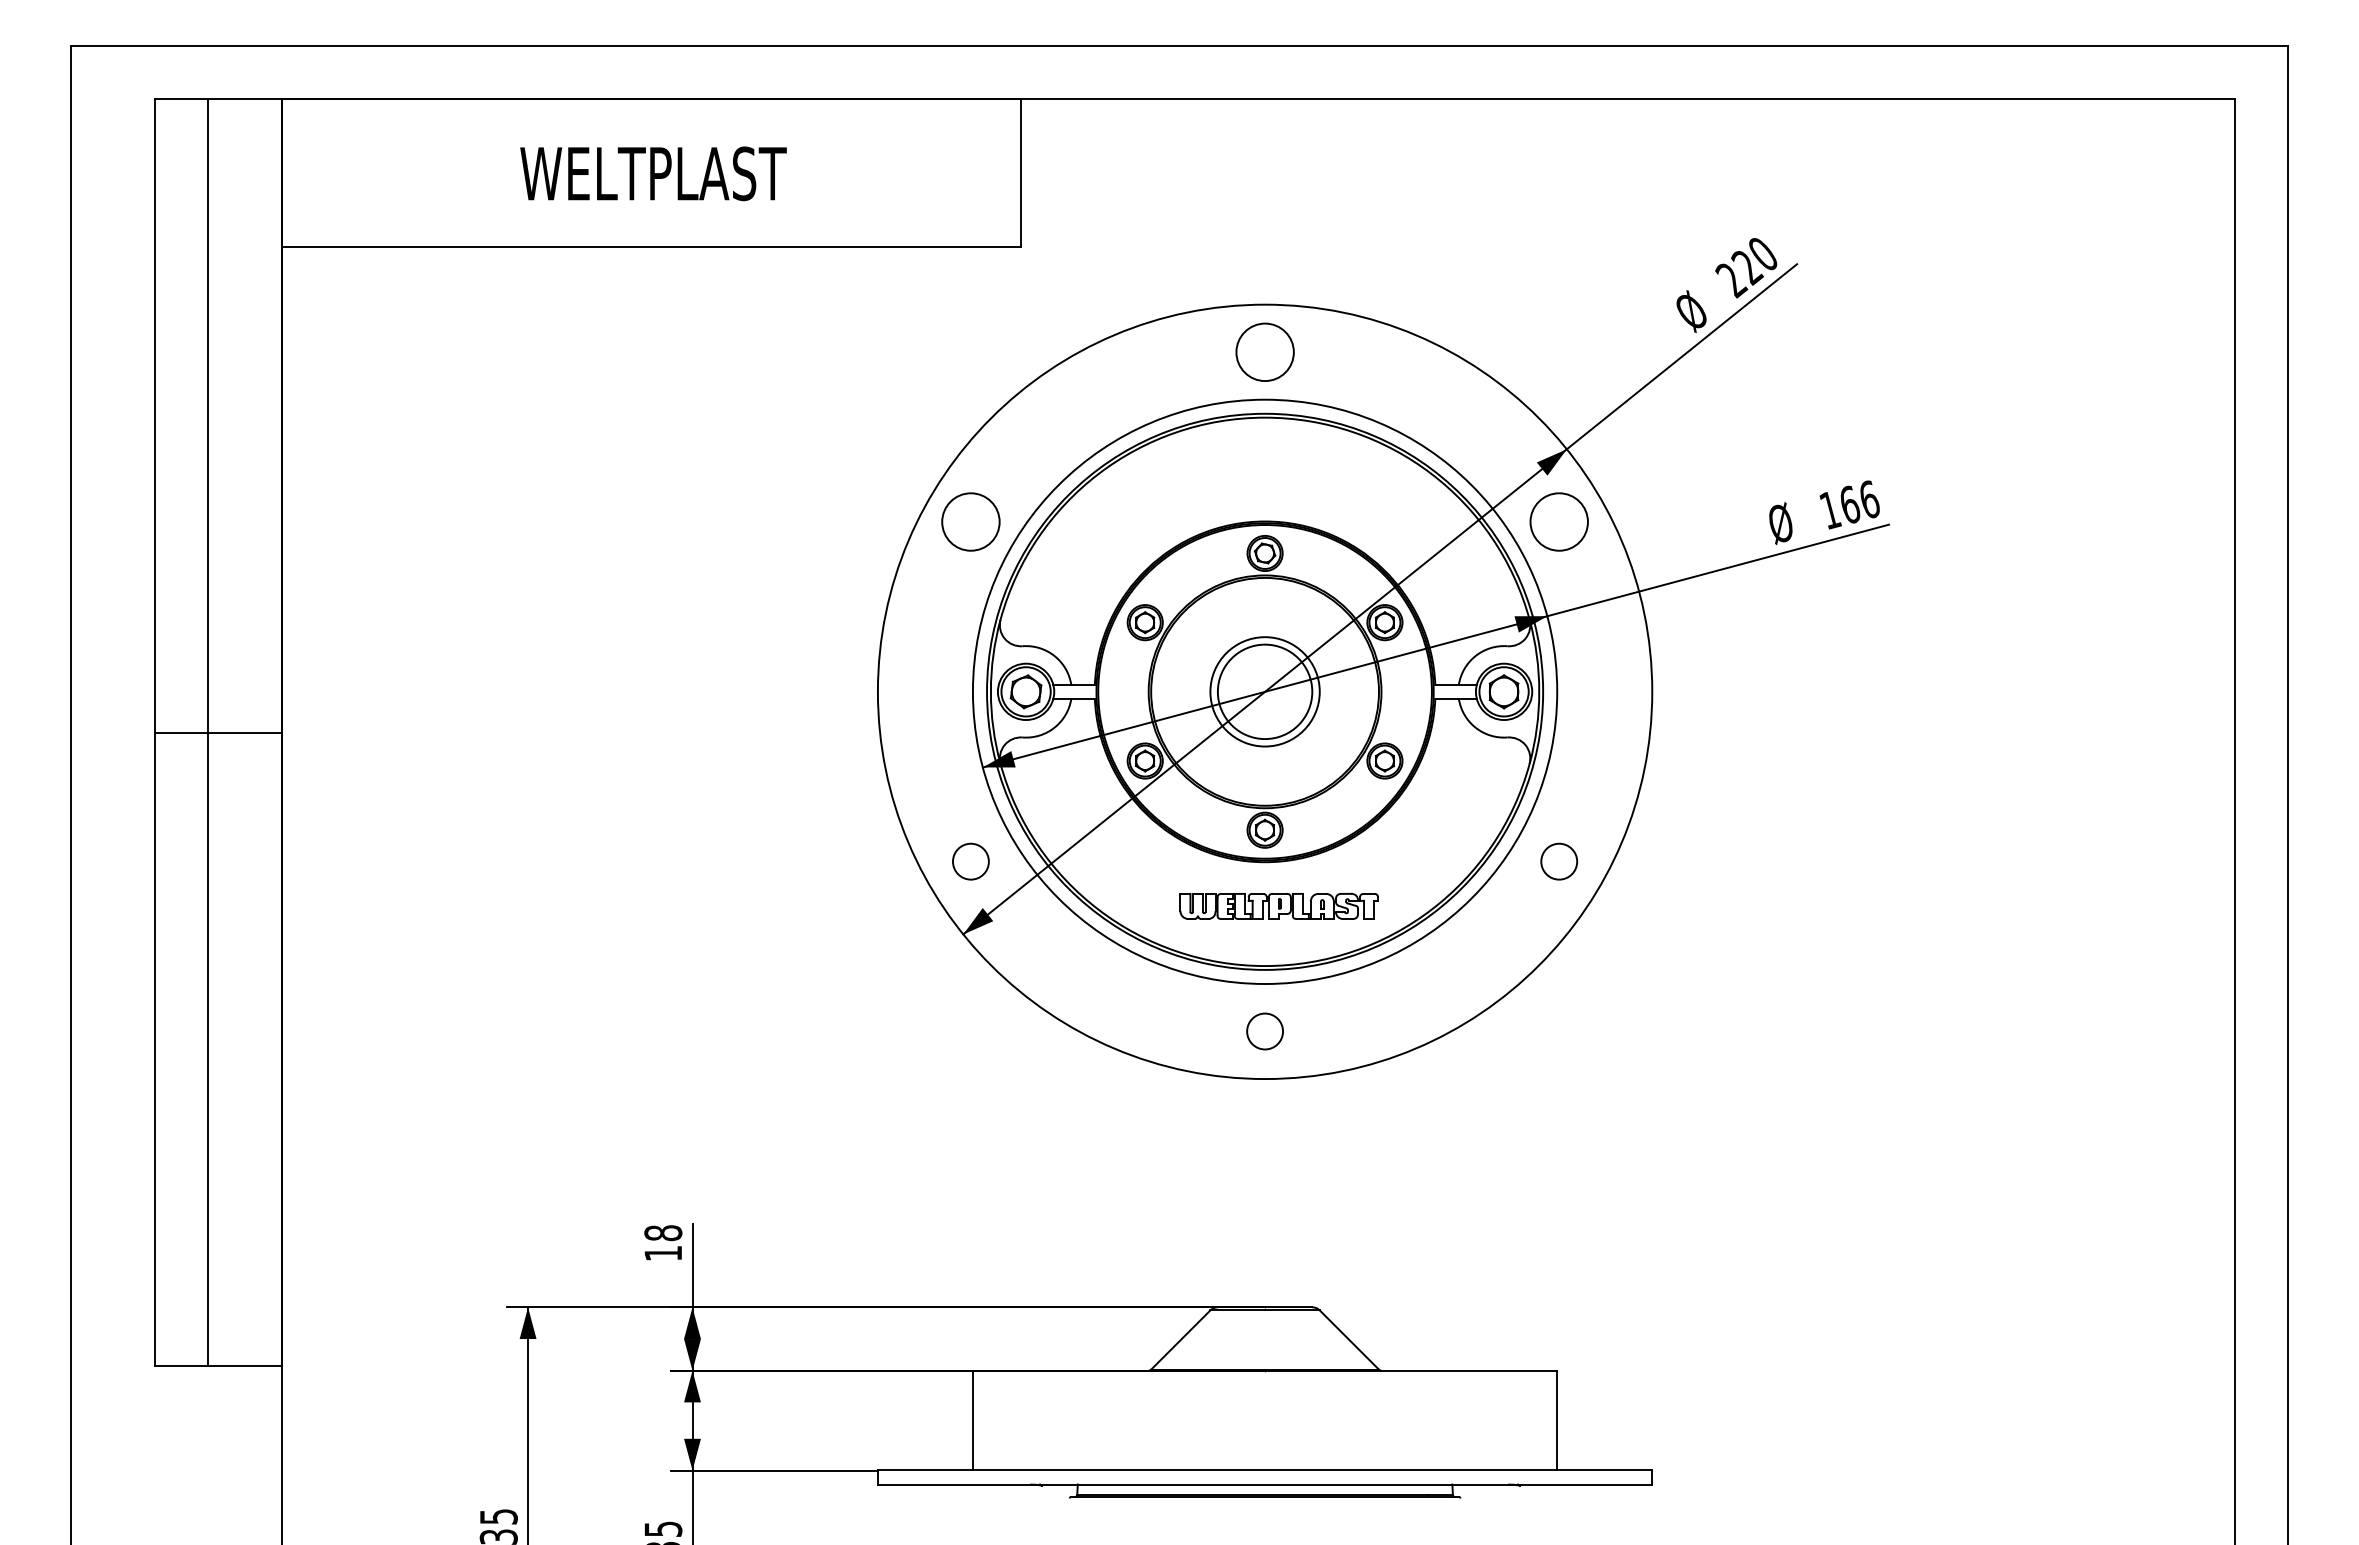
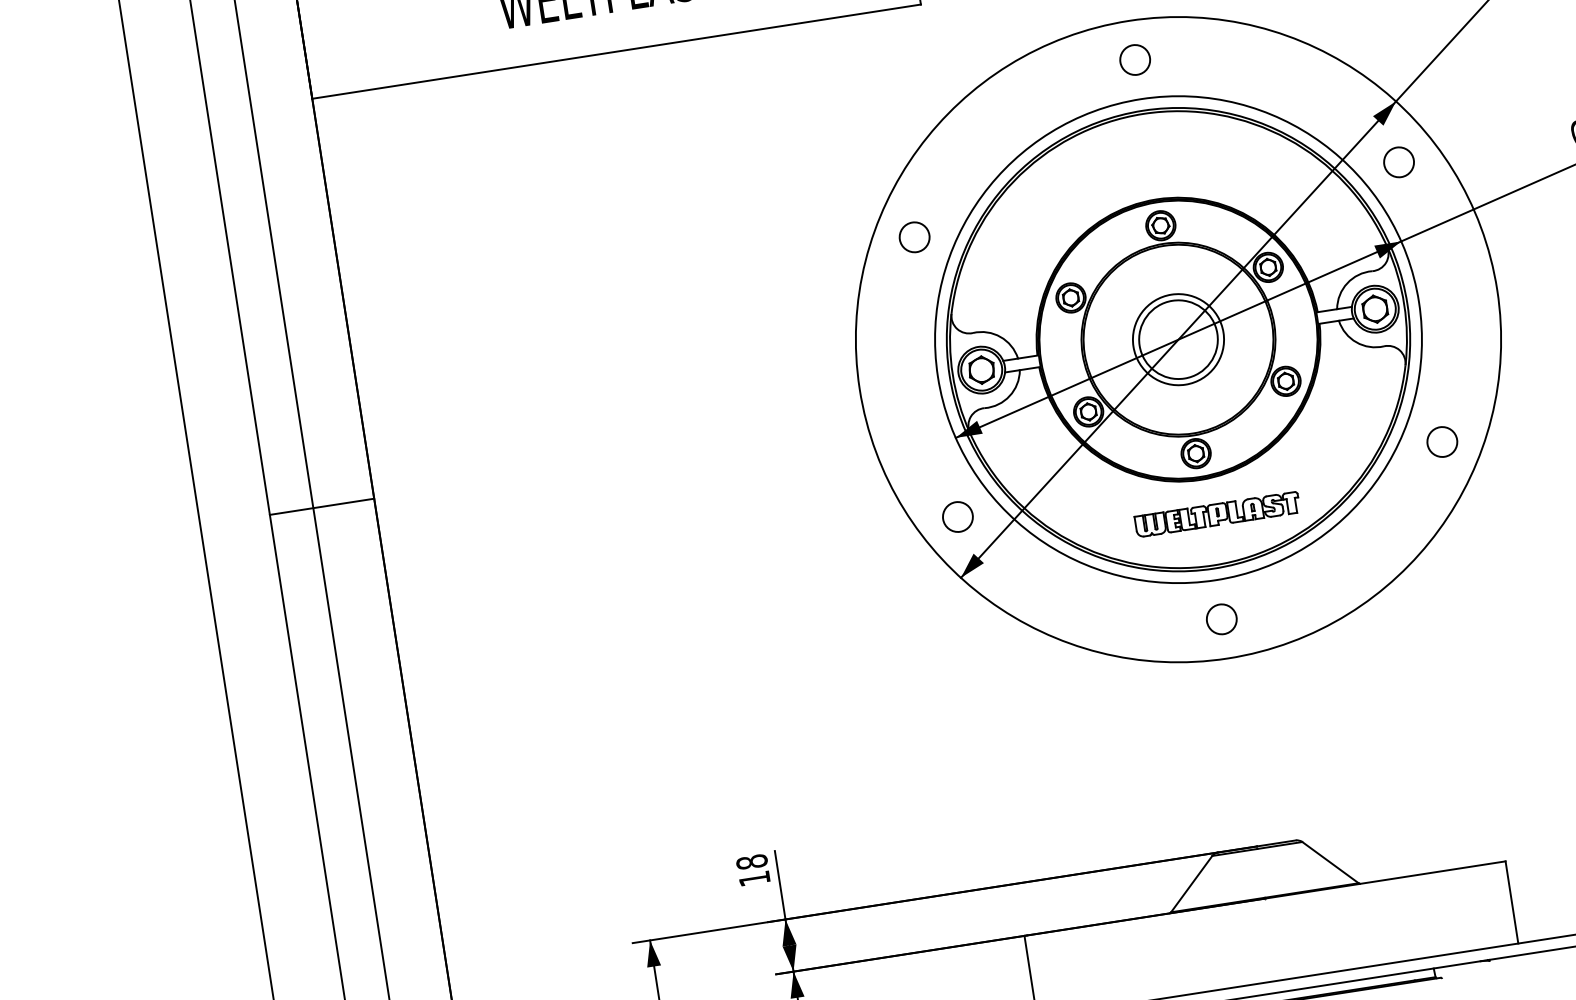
circle: (1264, 351) -> (1134, 59), size x0.62
circle: (970, 521) -> (914, 236), size x0.62
circle: (1559, 521) -> (1399, 161), size x0.62

